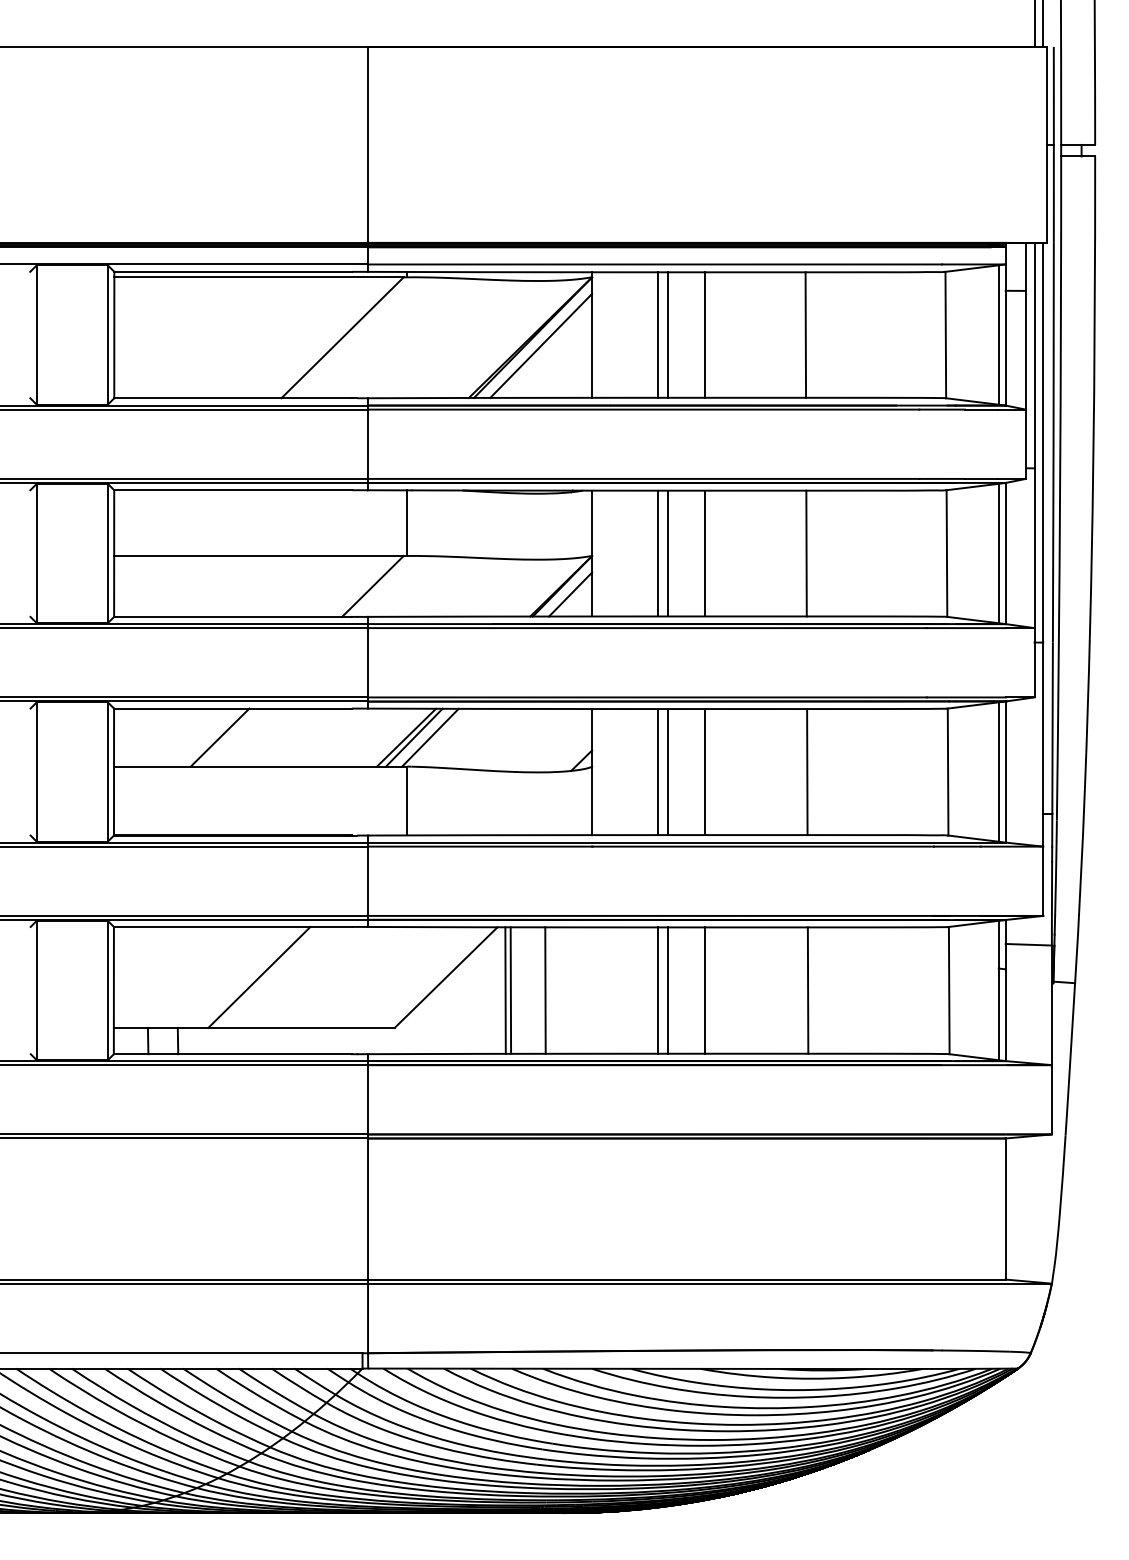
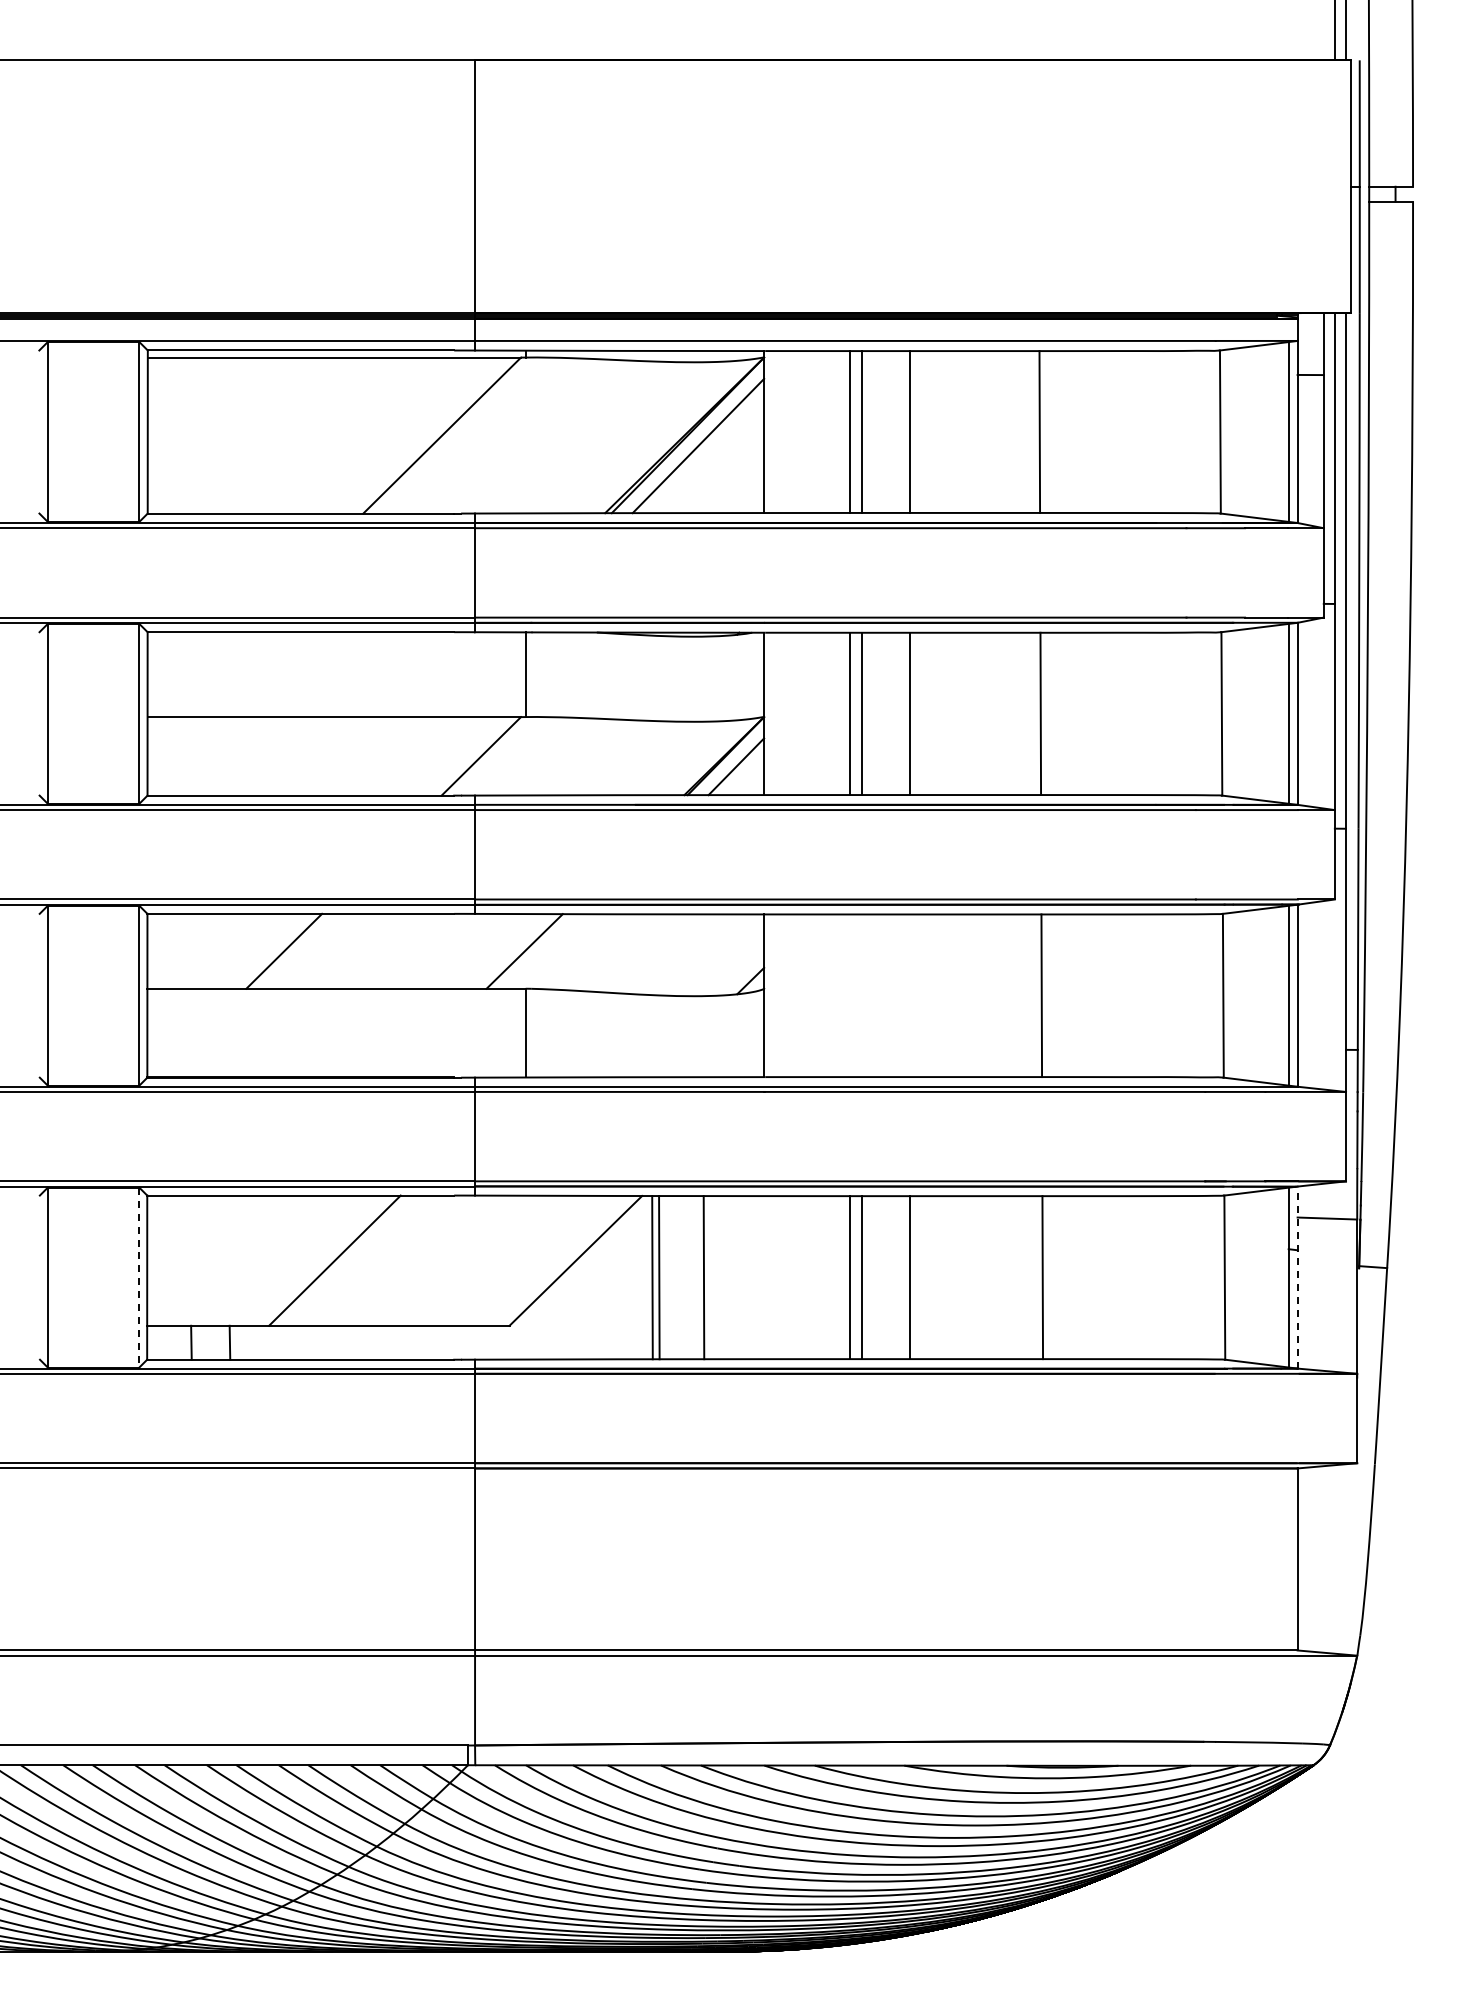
line: (414, 737) -> (534, 951), removed
line: (430, 737) -> (555, 951), removed
line: (658, 771) -> (849, 995), removed
line: (668, 771) -> (862, 995), removed
line: (704, 771) -> (909, 995), removed
line: (107, 990) -> (139, 1277), solid -> dashed
line: (1005, 990) -> (1297, 1277), solid -> dashed

